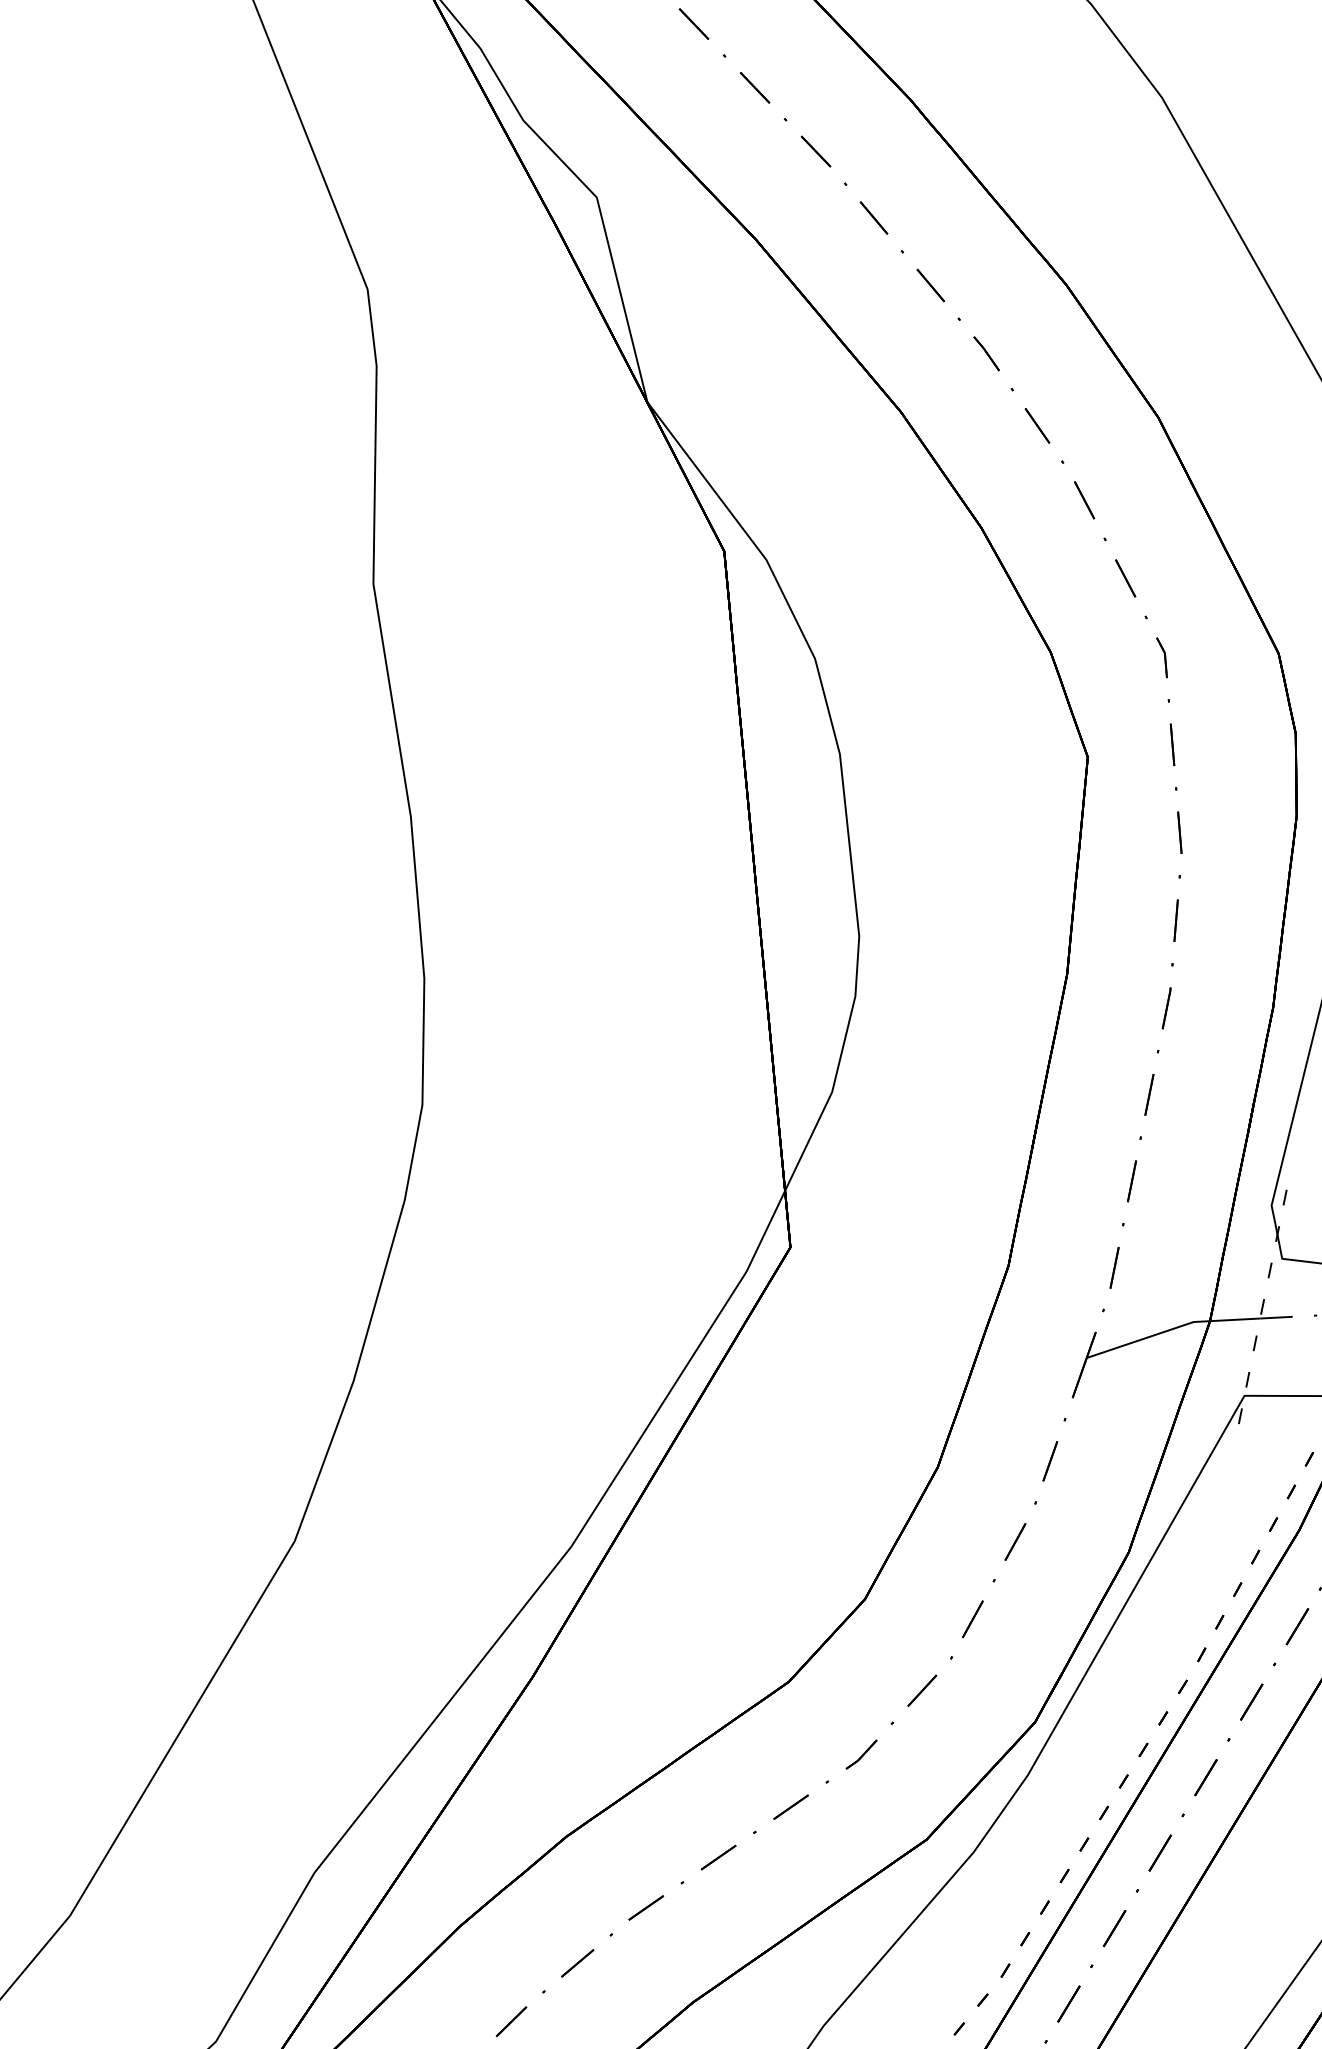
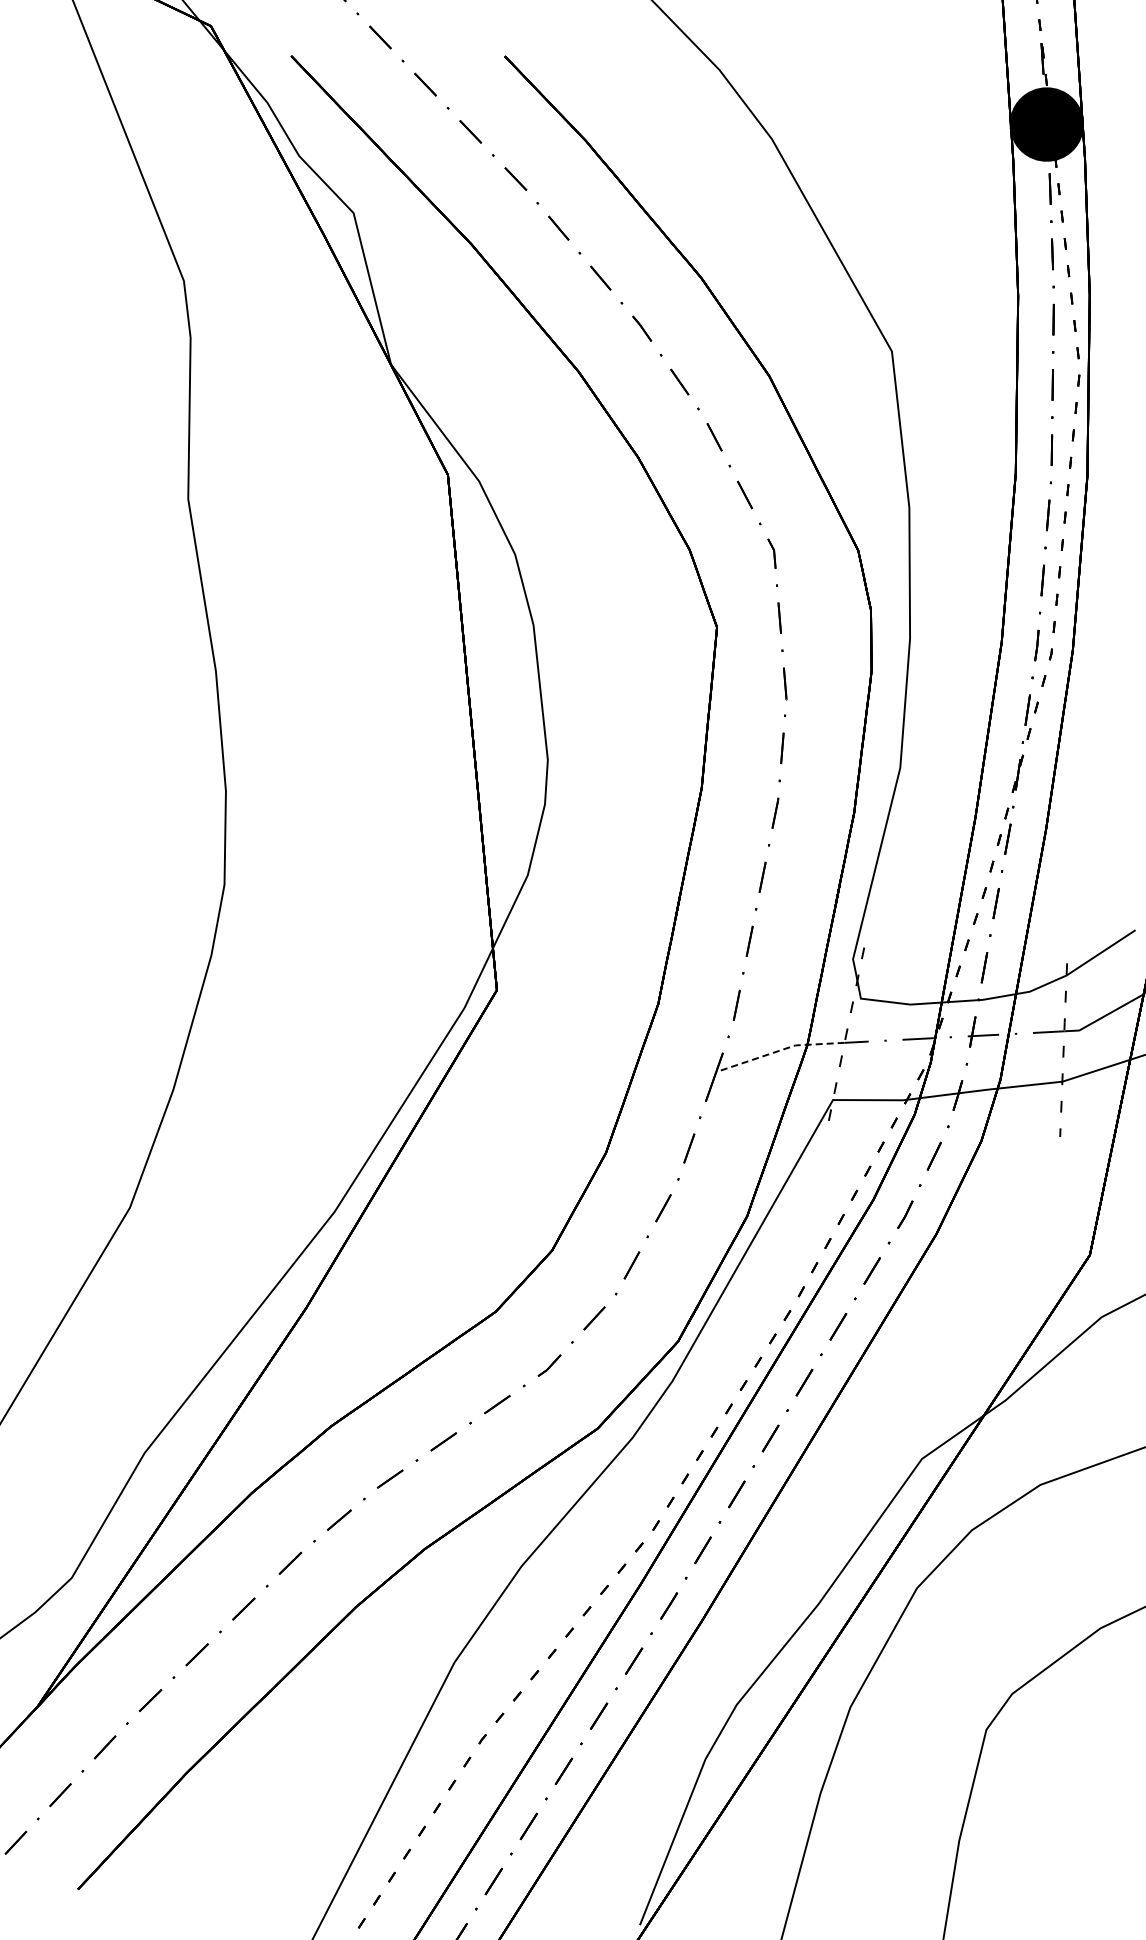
line: (1172, 1328) -> (779, 1050), solid -> dashed

